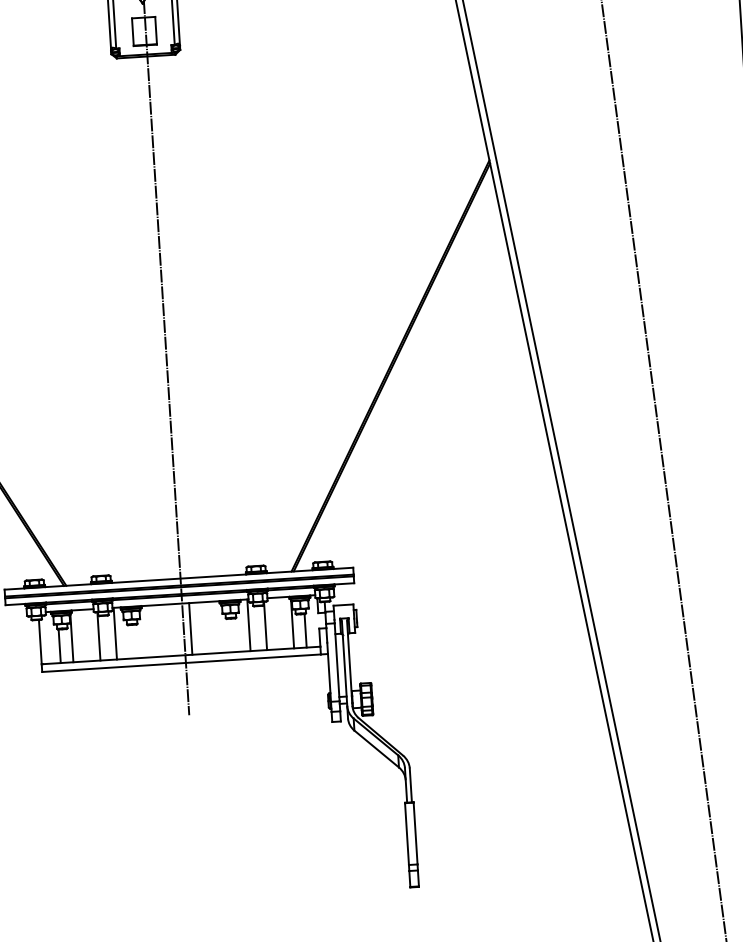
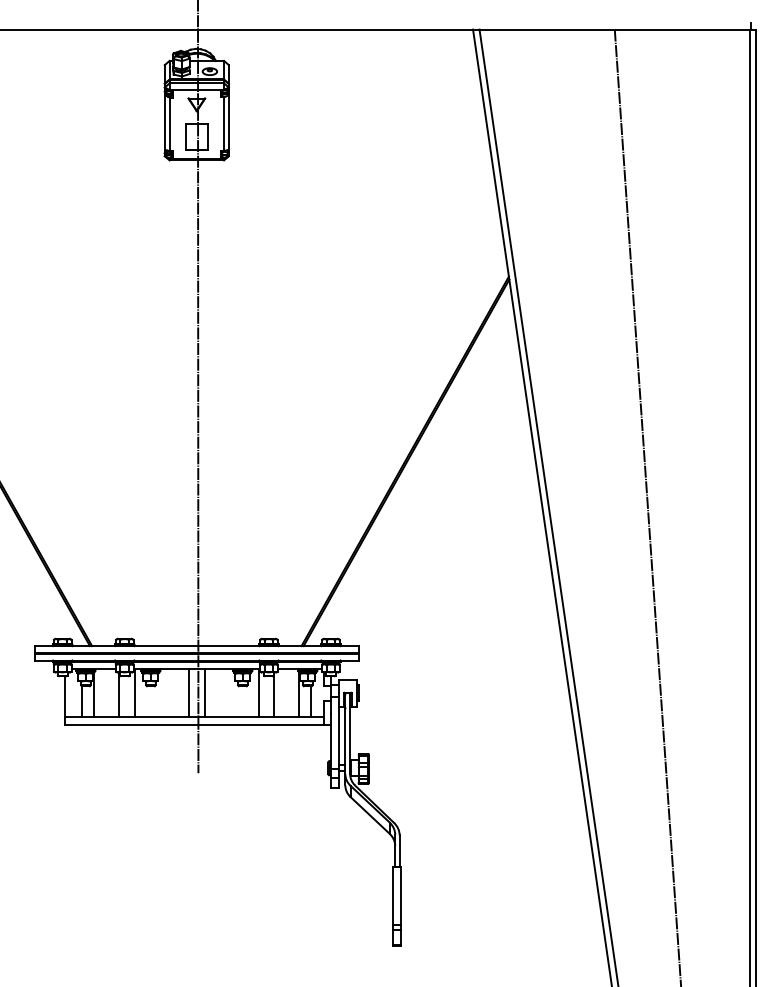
line: (173, 630) -> (188, 693), added

